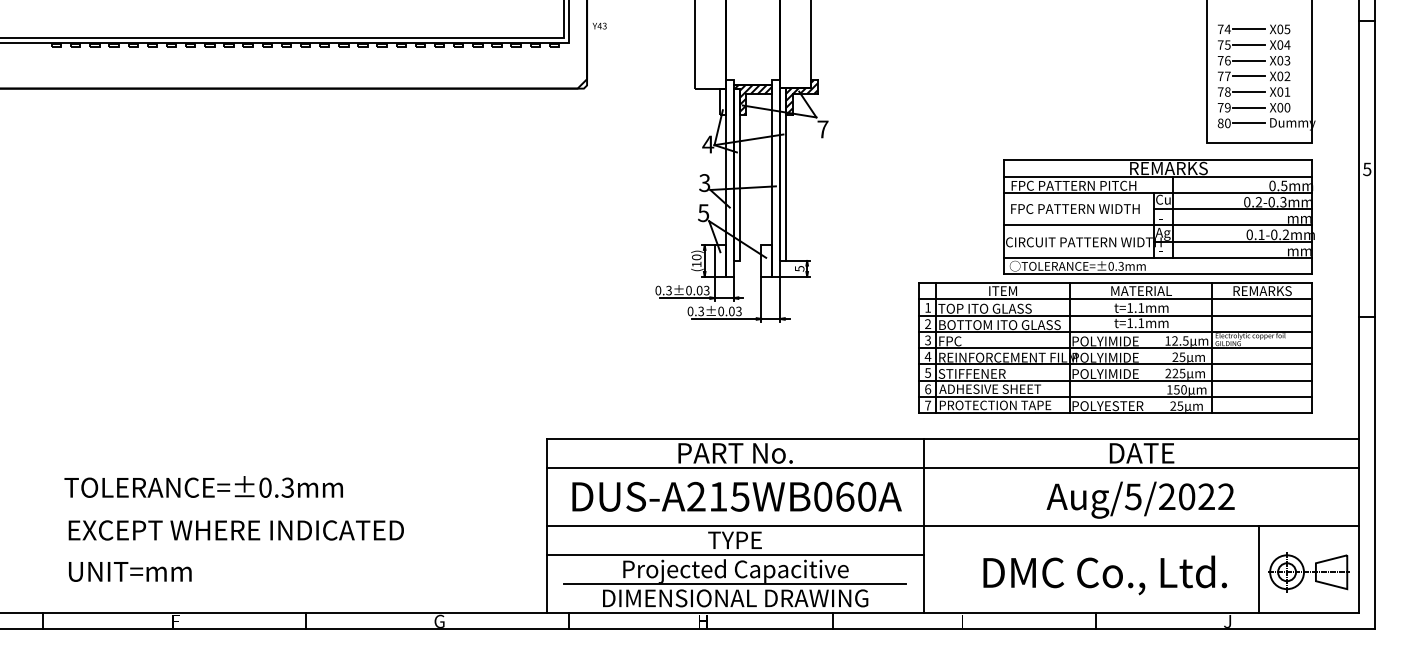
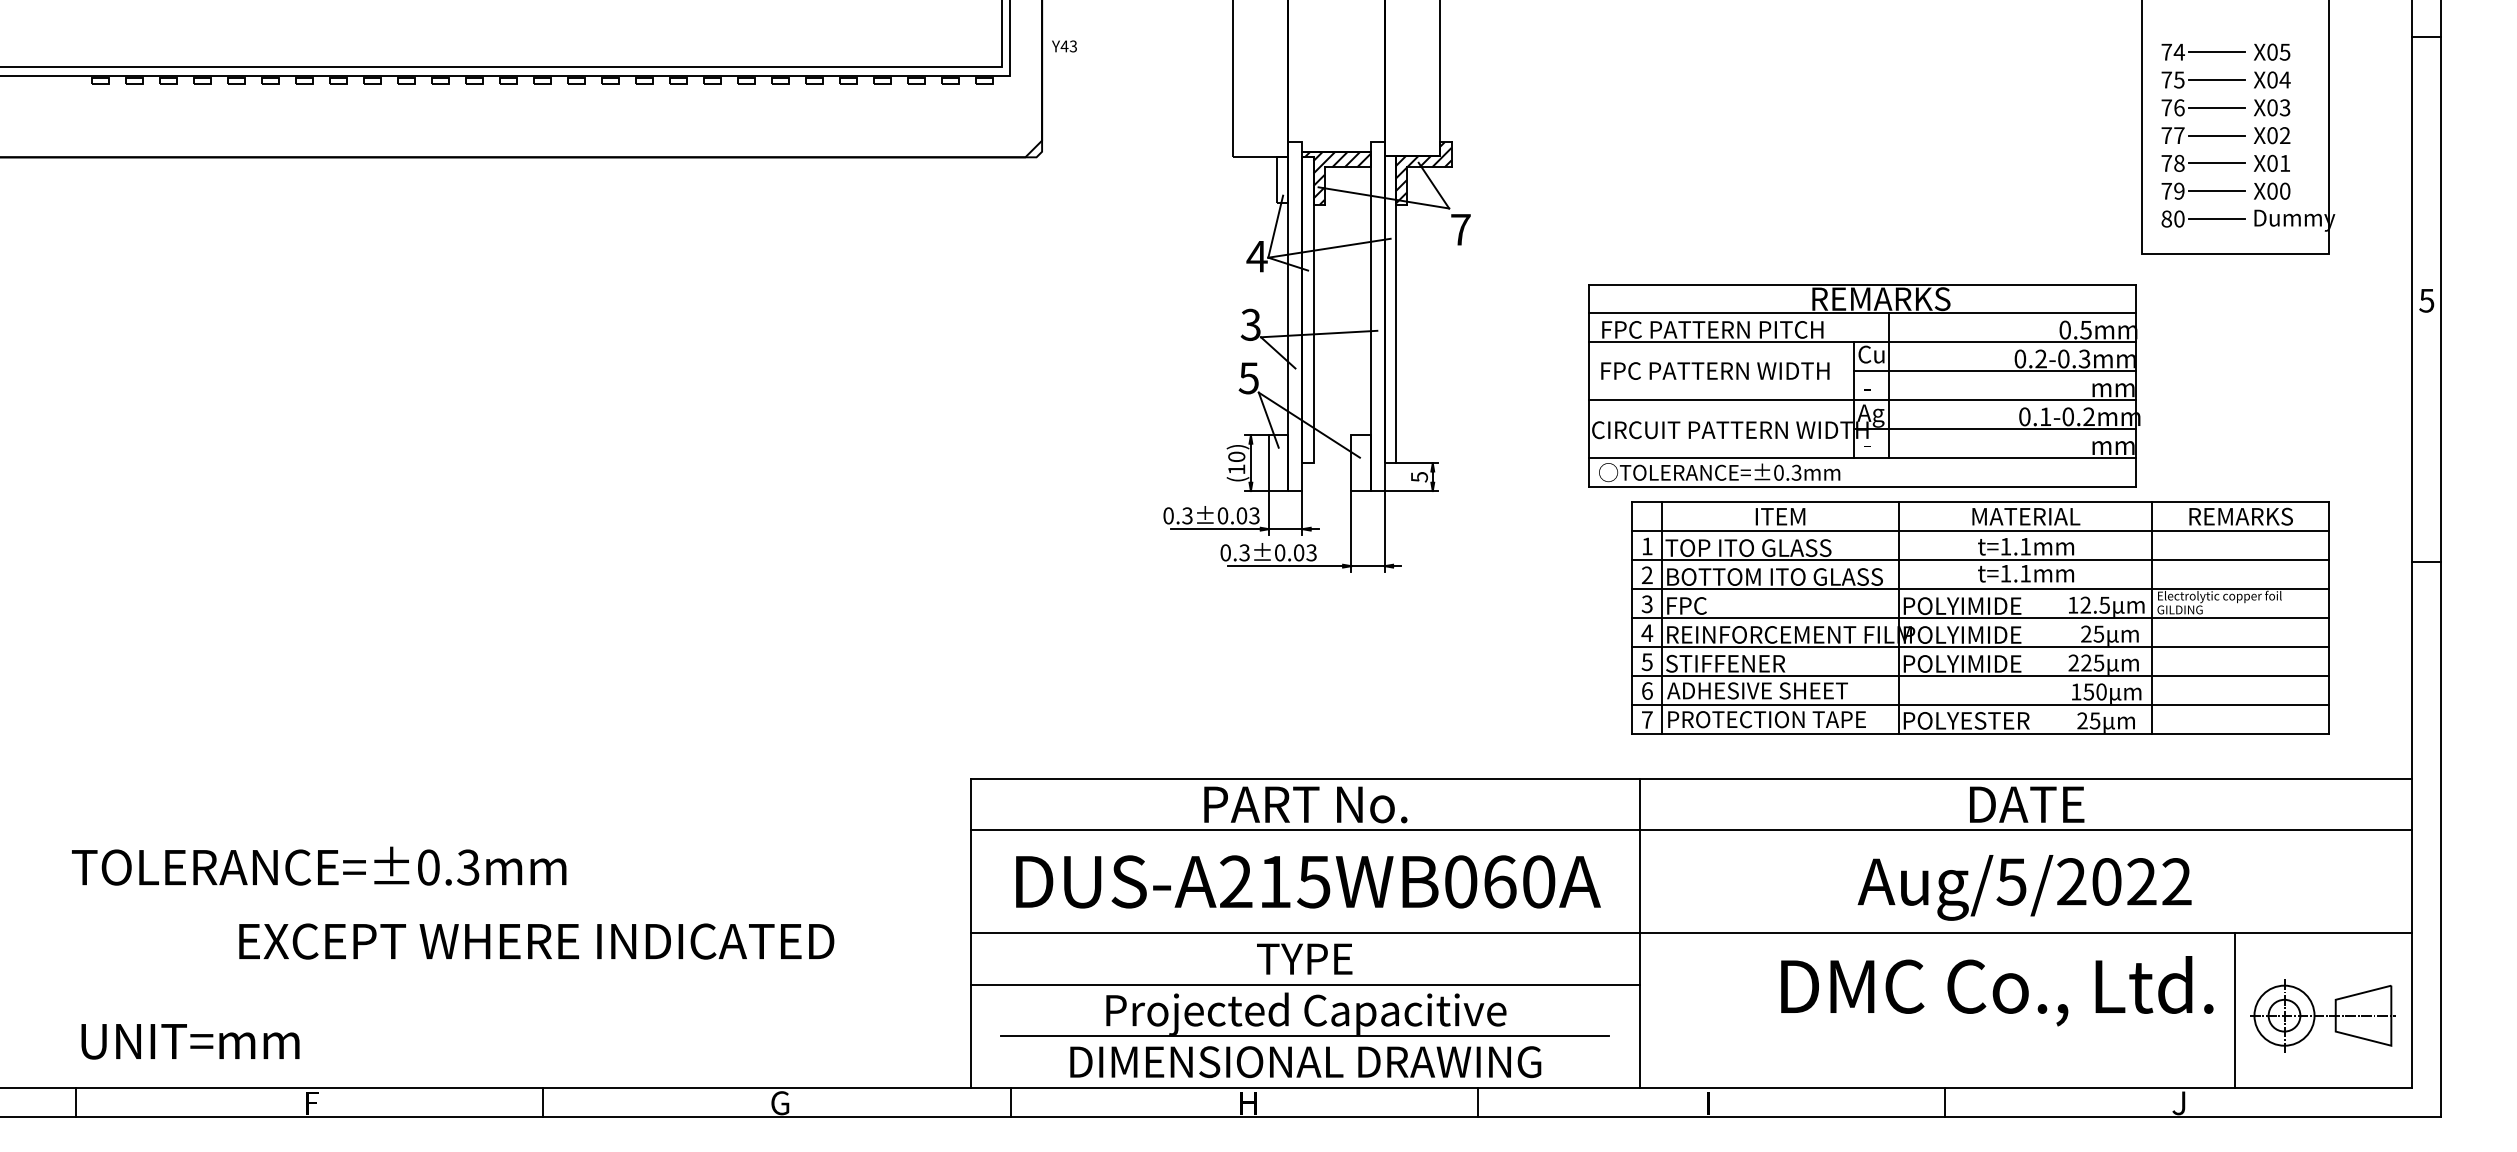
part: (1158, 216) -> (1862, 384), moved
text: (203, 486) -> (318, 865), moved
text: (235, 530) -> (535, 941), moved
text: (130, 571) -> (190, 1041), moved
text: (1104, 575) -> (1995, 991), moved

